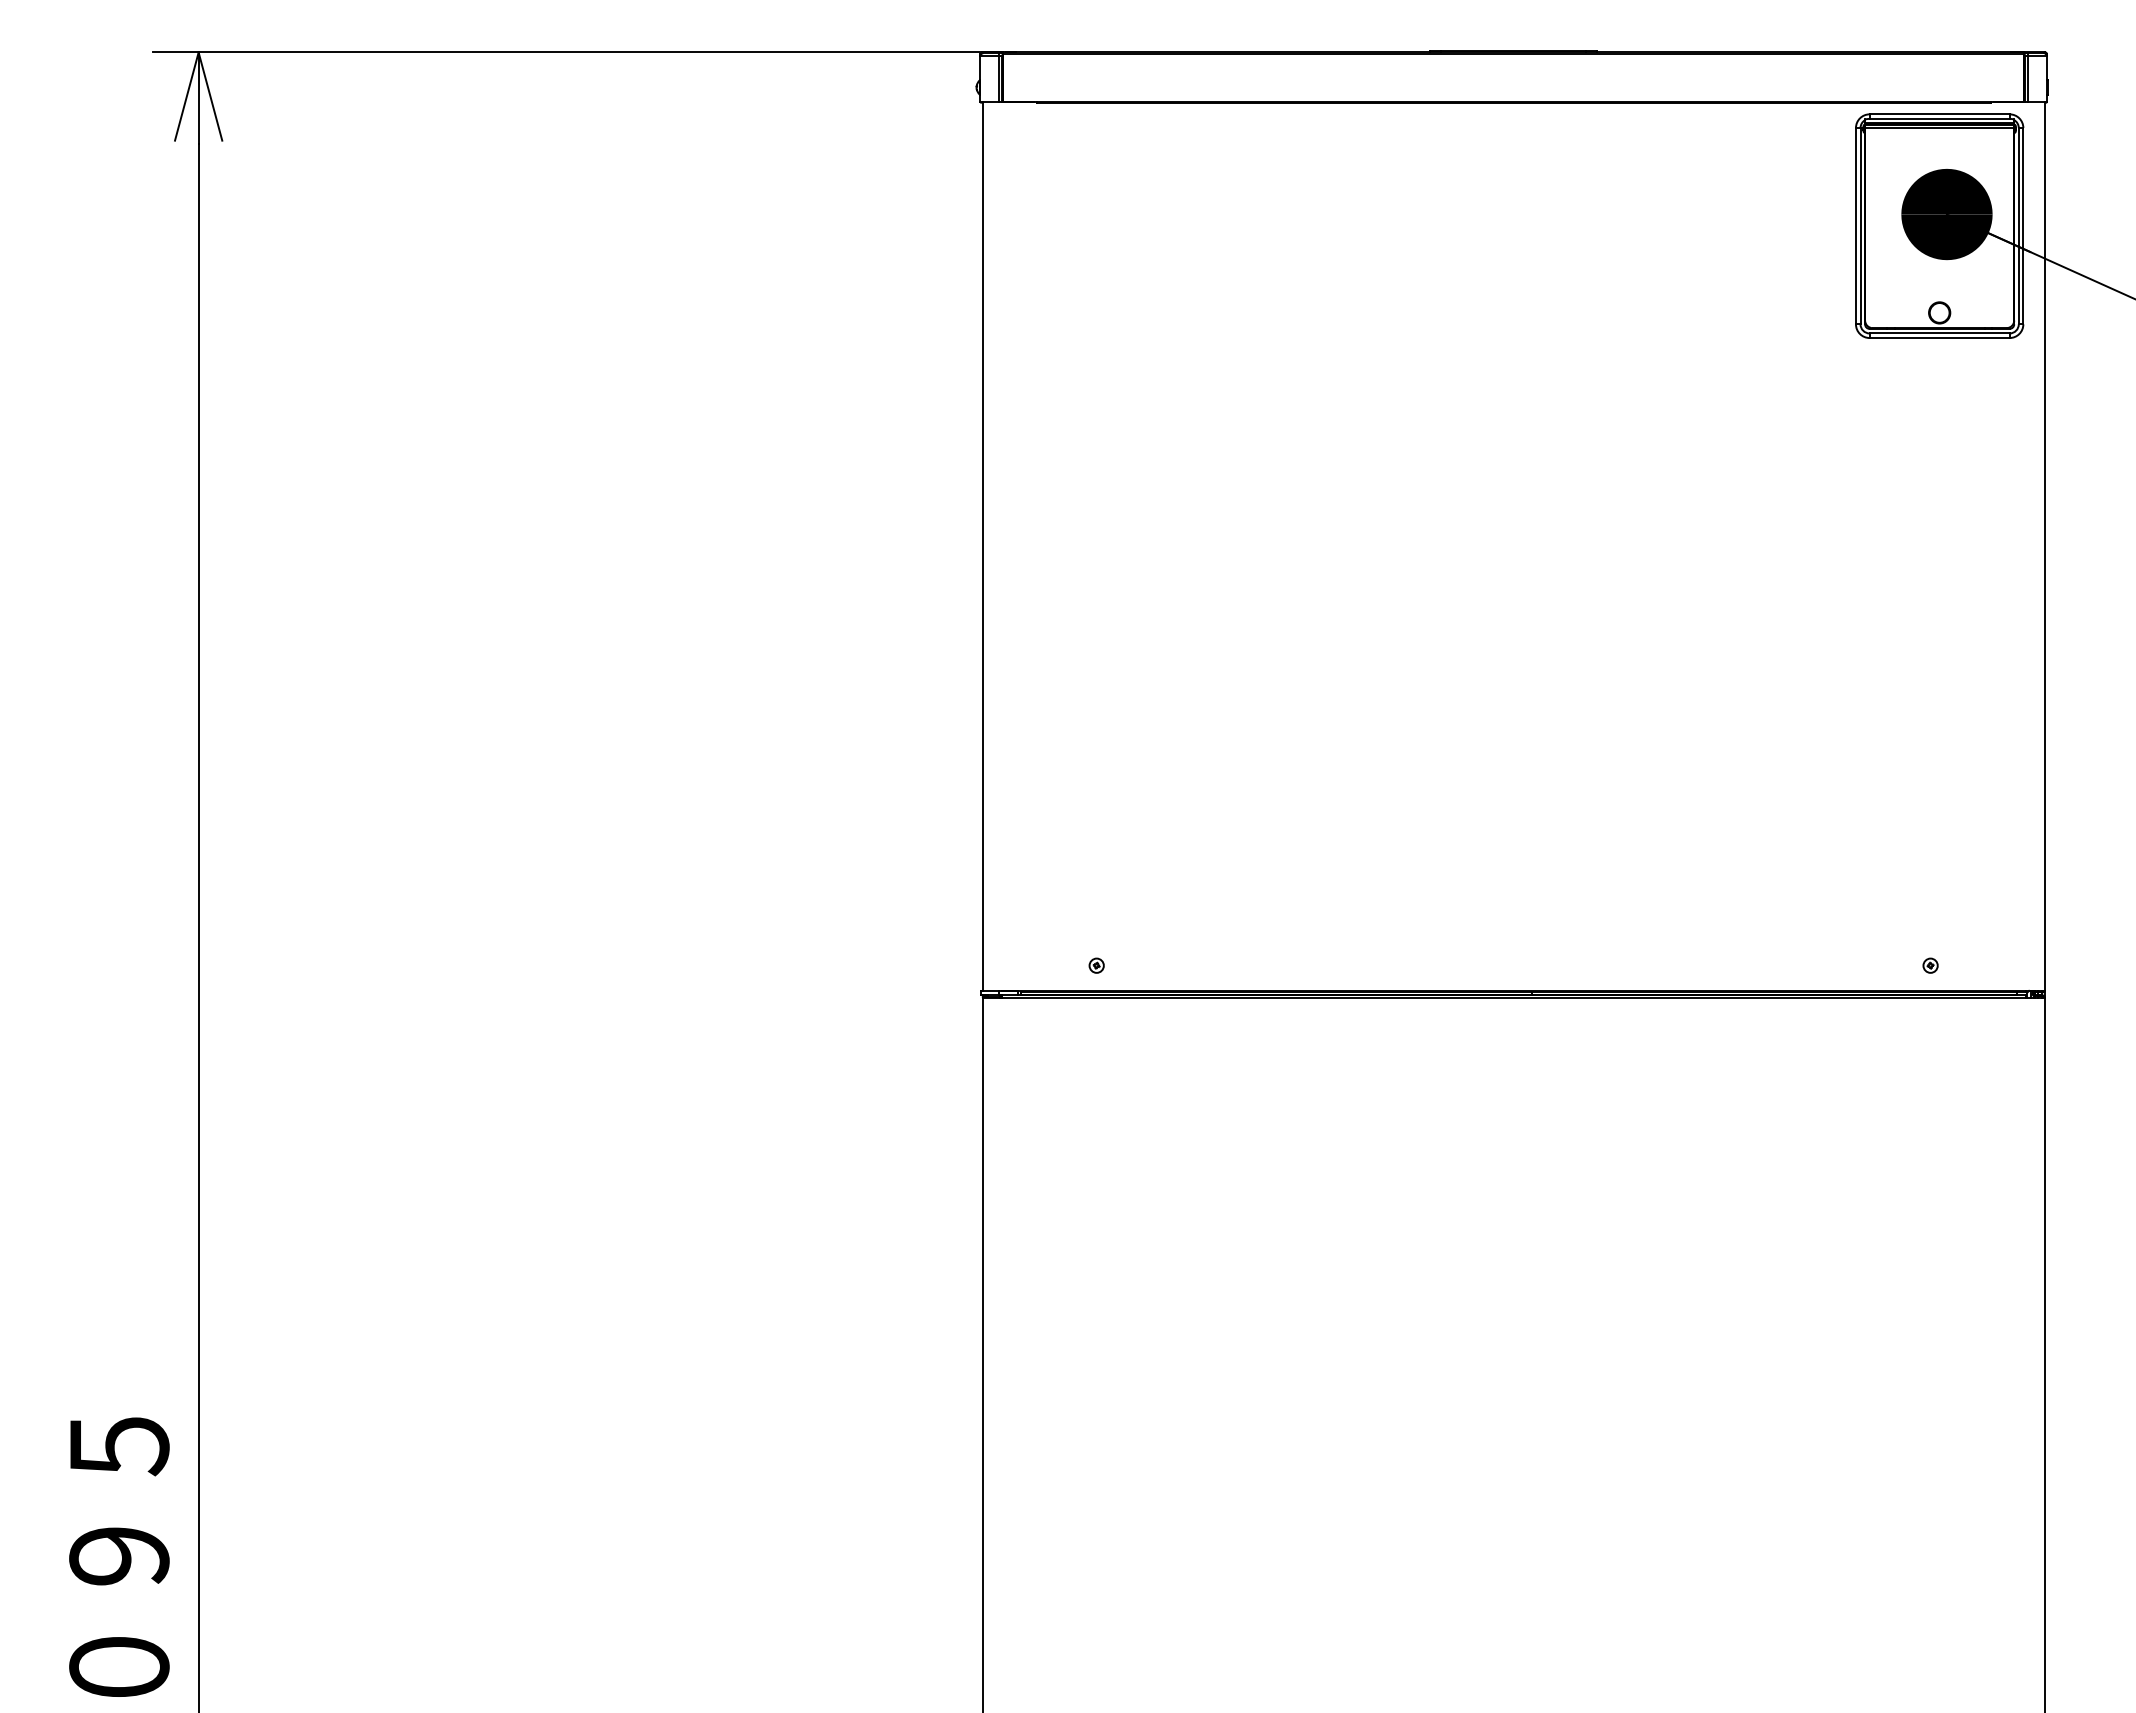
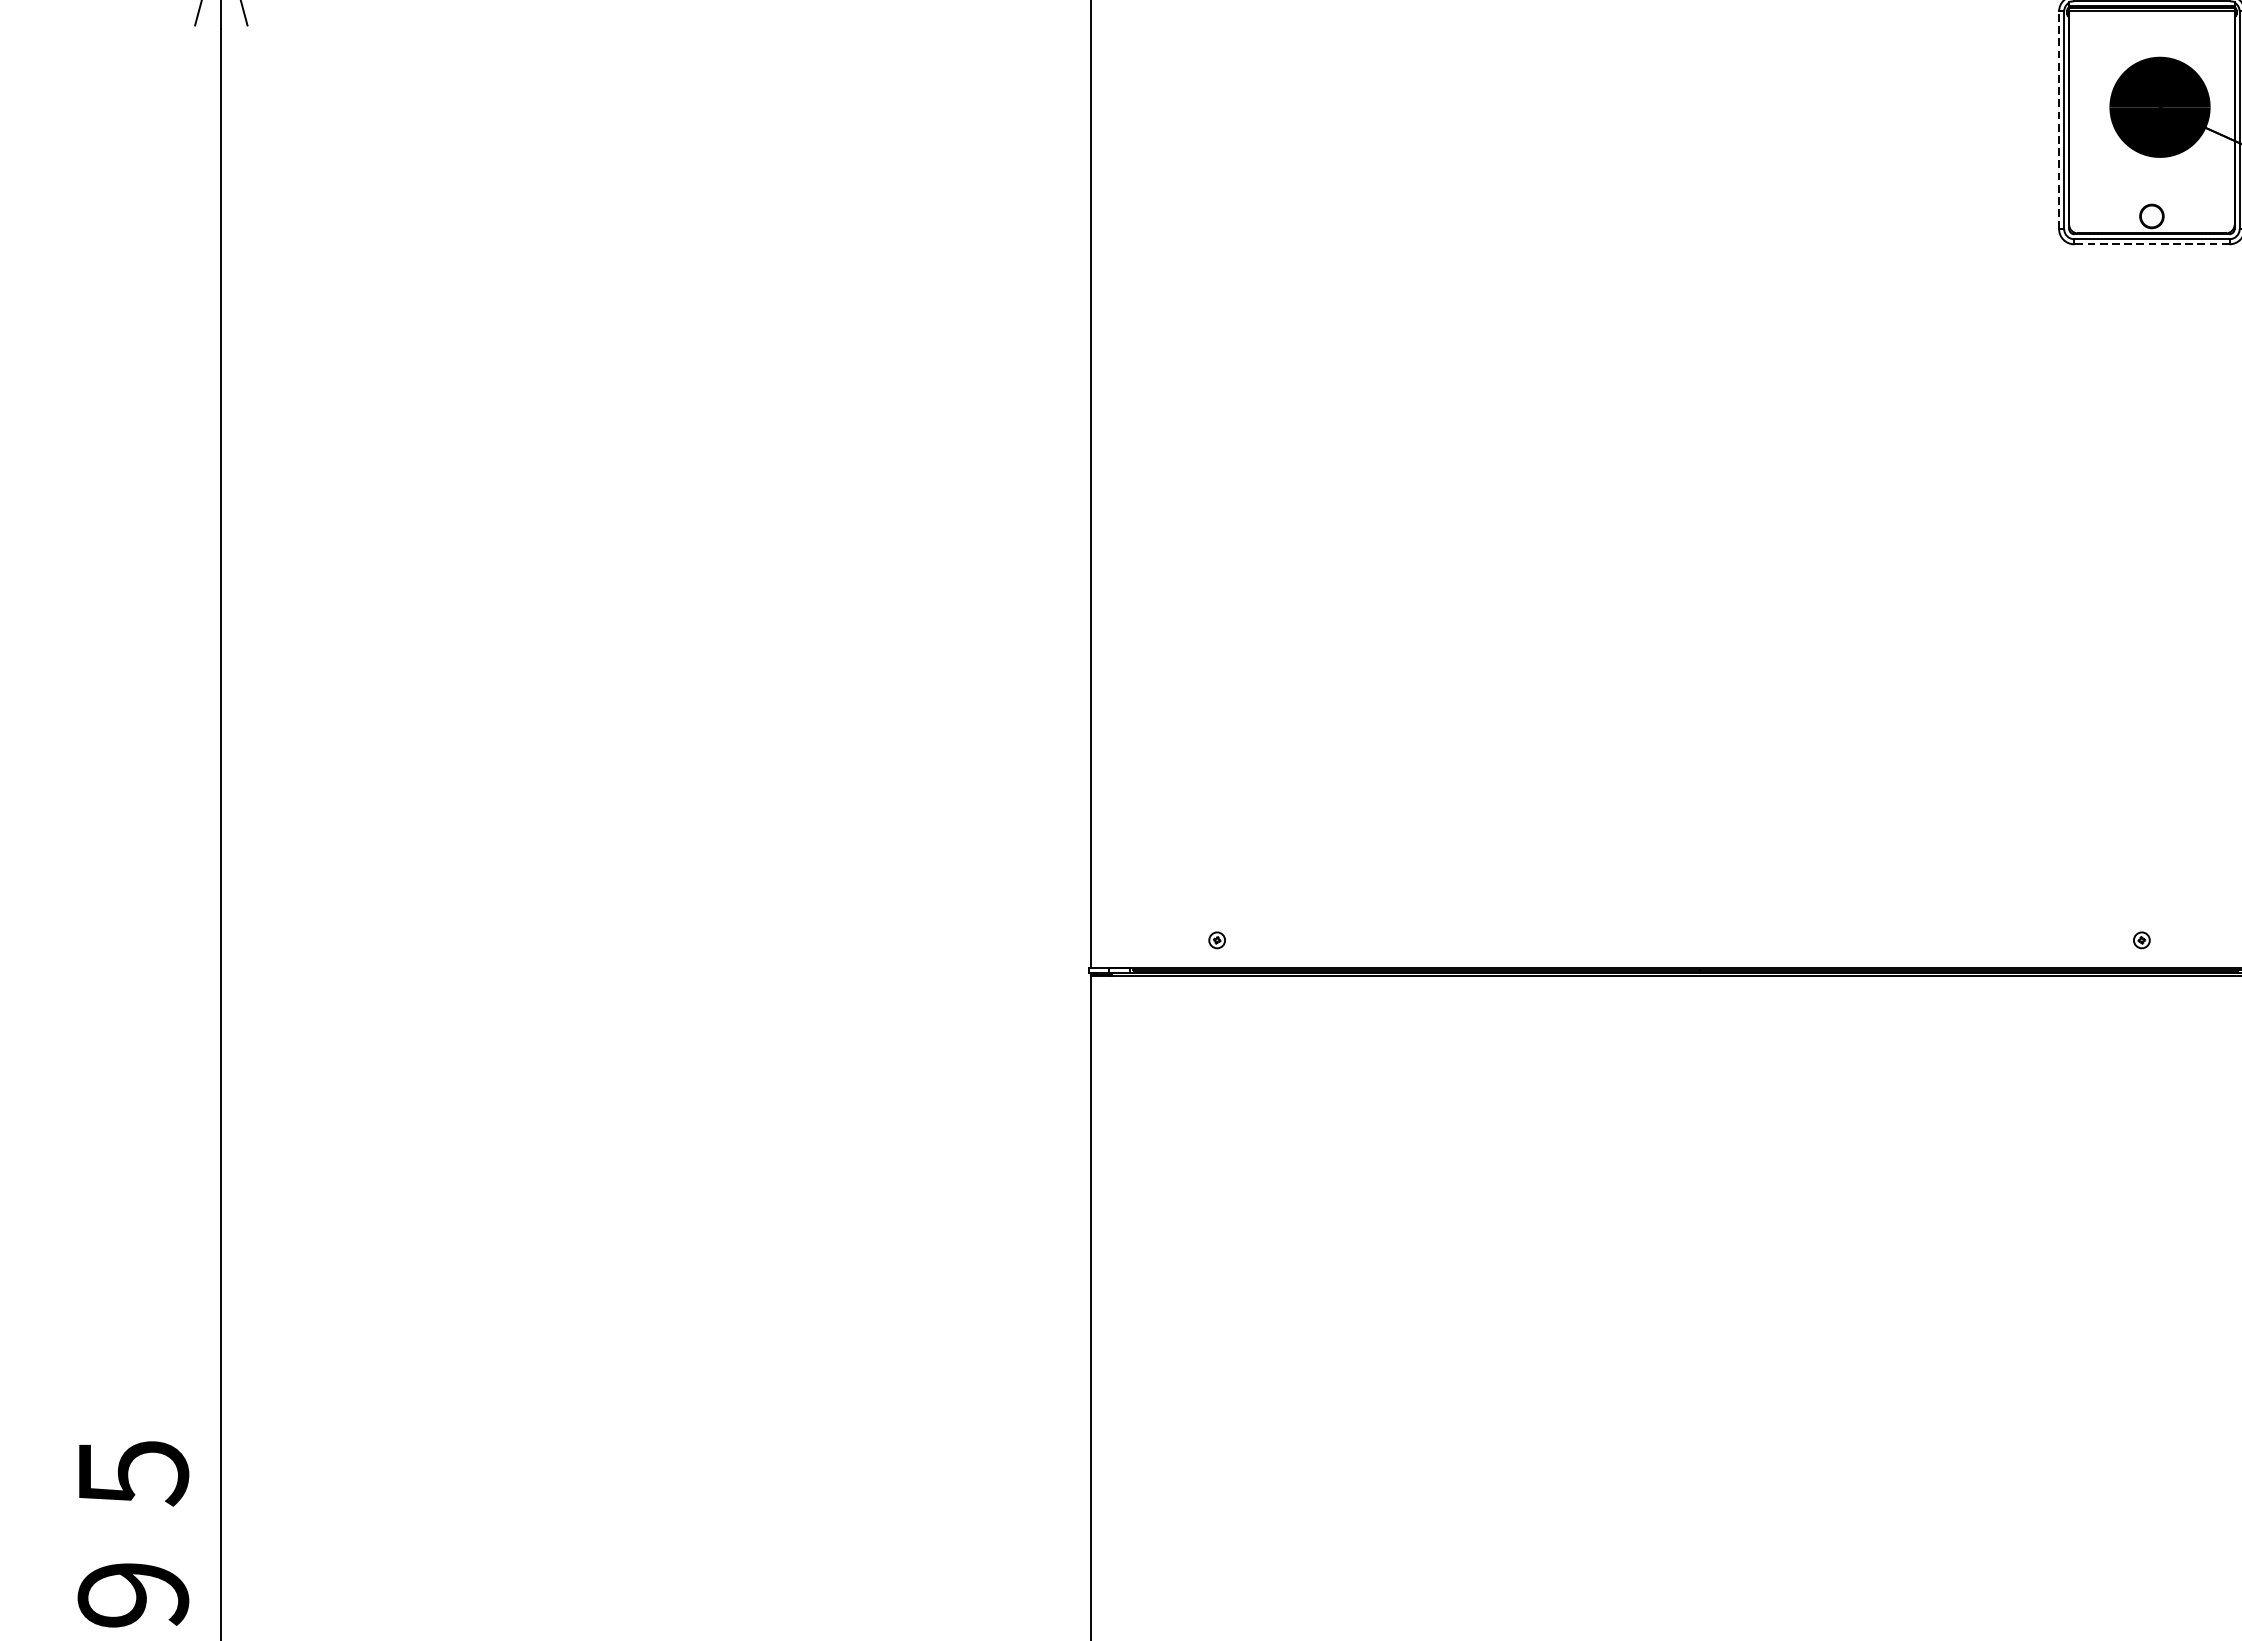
line: (1855, 225) -> (2058, 119), solid -> dashed
line: (1939, 338) -> (2151, 244), solid -> dashed

